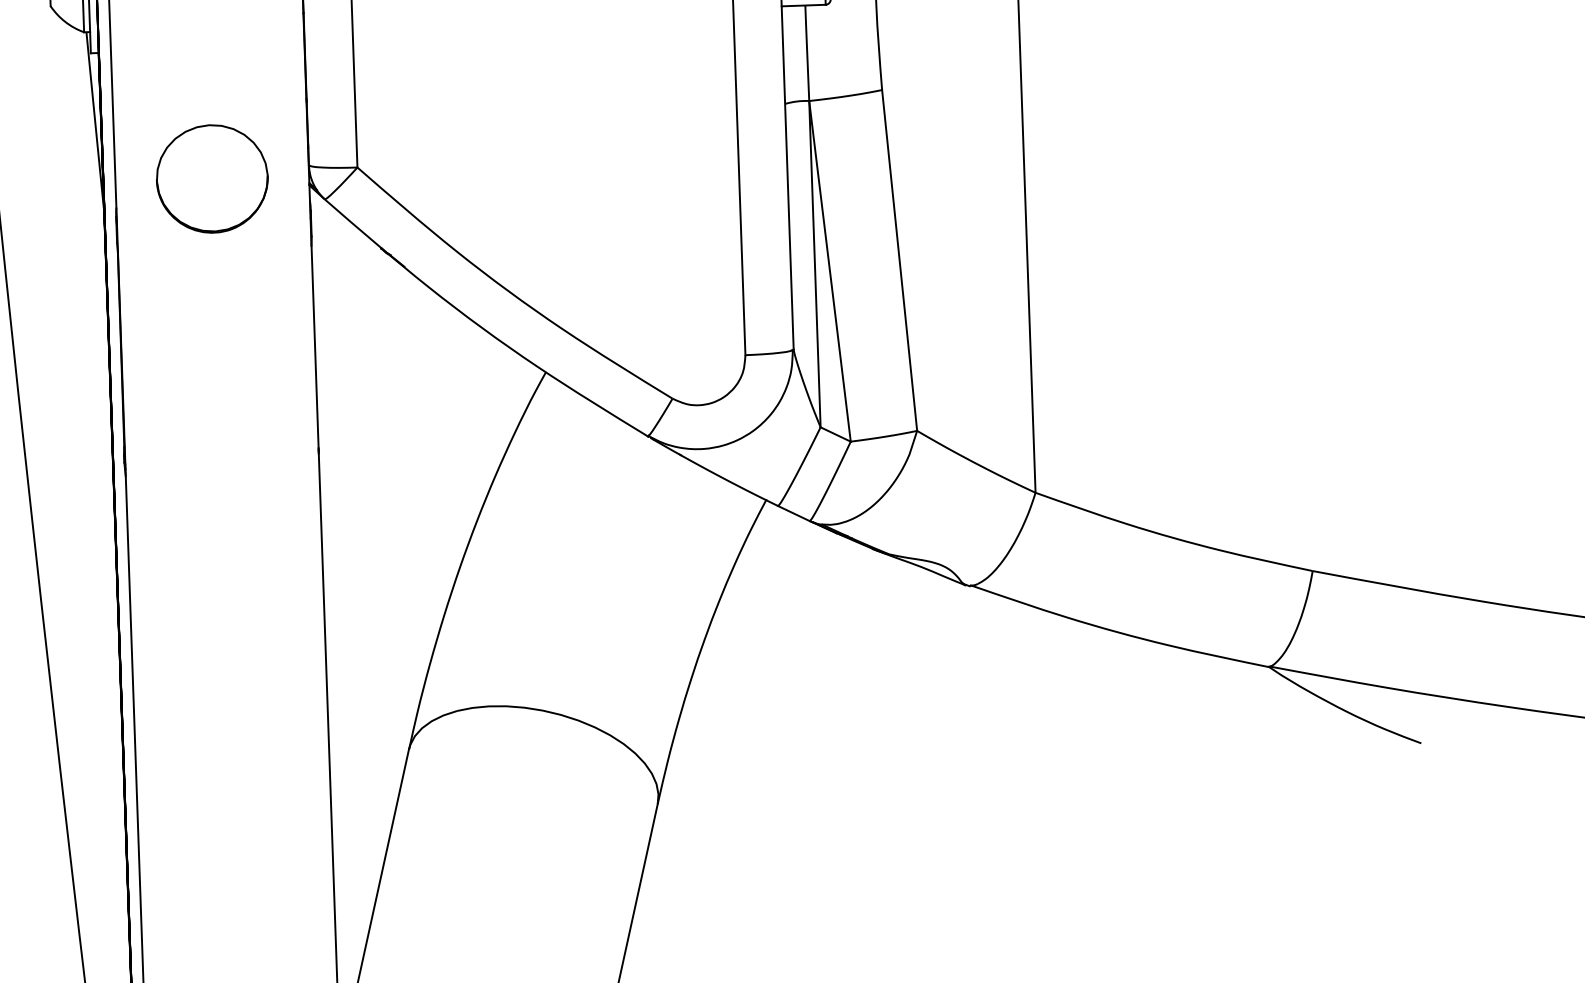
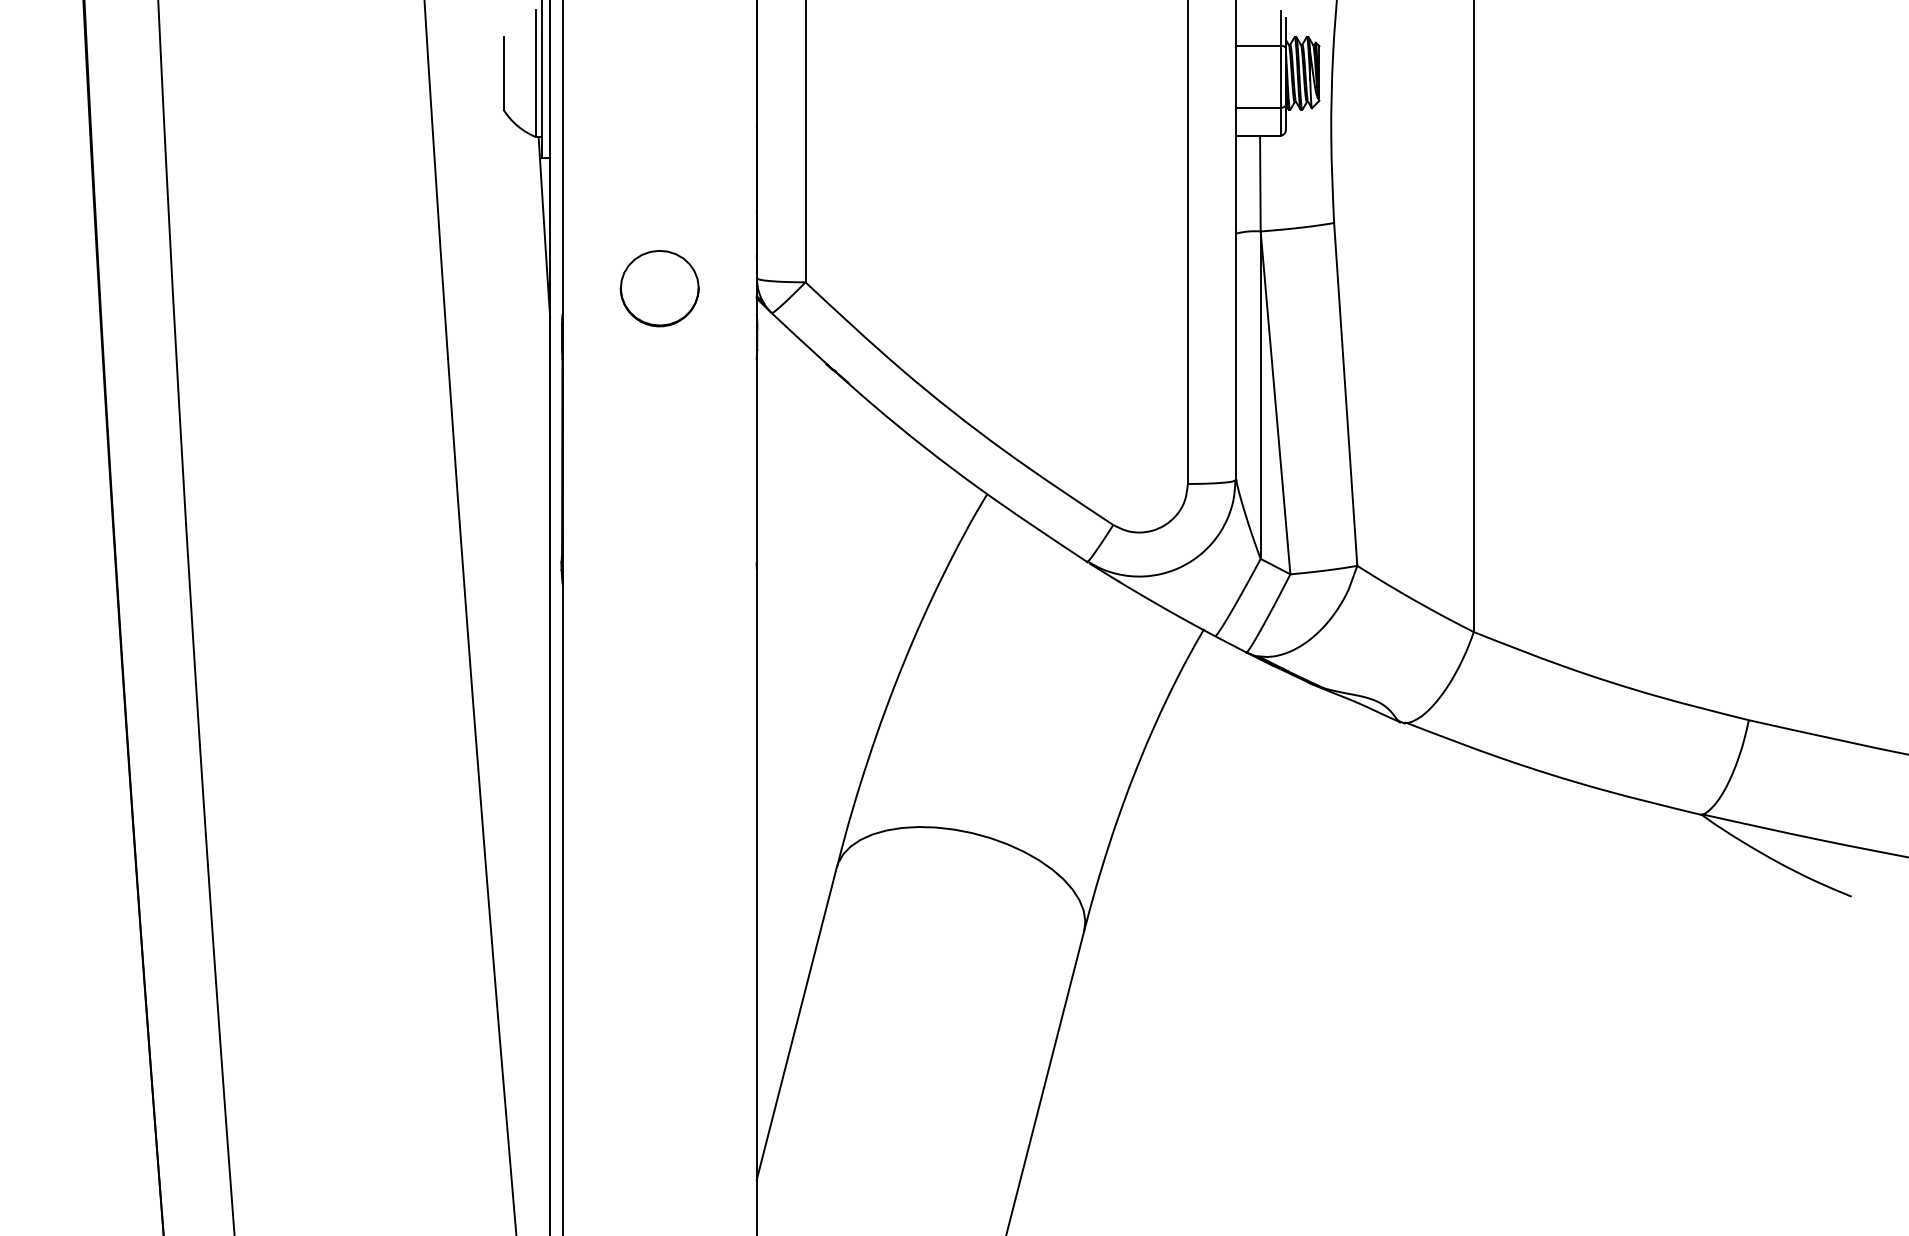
part: (212, 178) -> (659, 288), size x0.7

